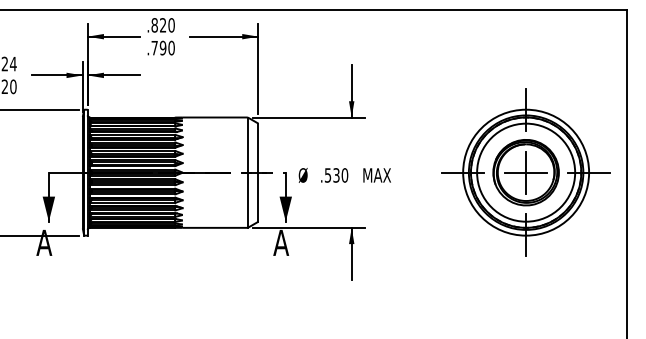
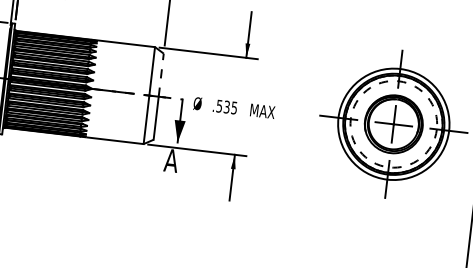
line: (258, 148) -> (161, 75), solid -> dashed
circle: (526, 172) -> (394, 124), solid -> dashed
text: (344, 175) -> (233, 108), .530 -> .535

